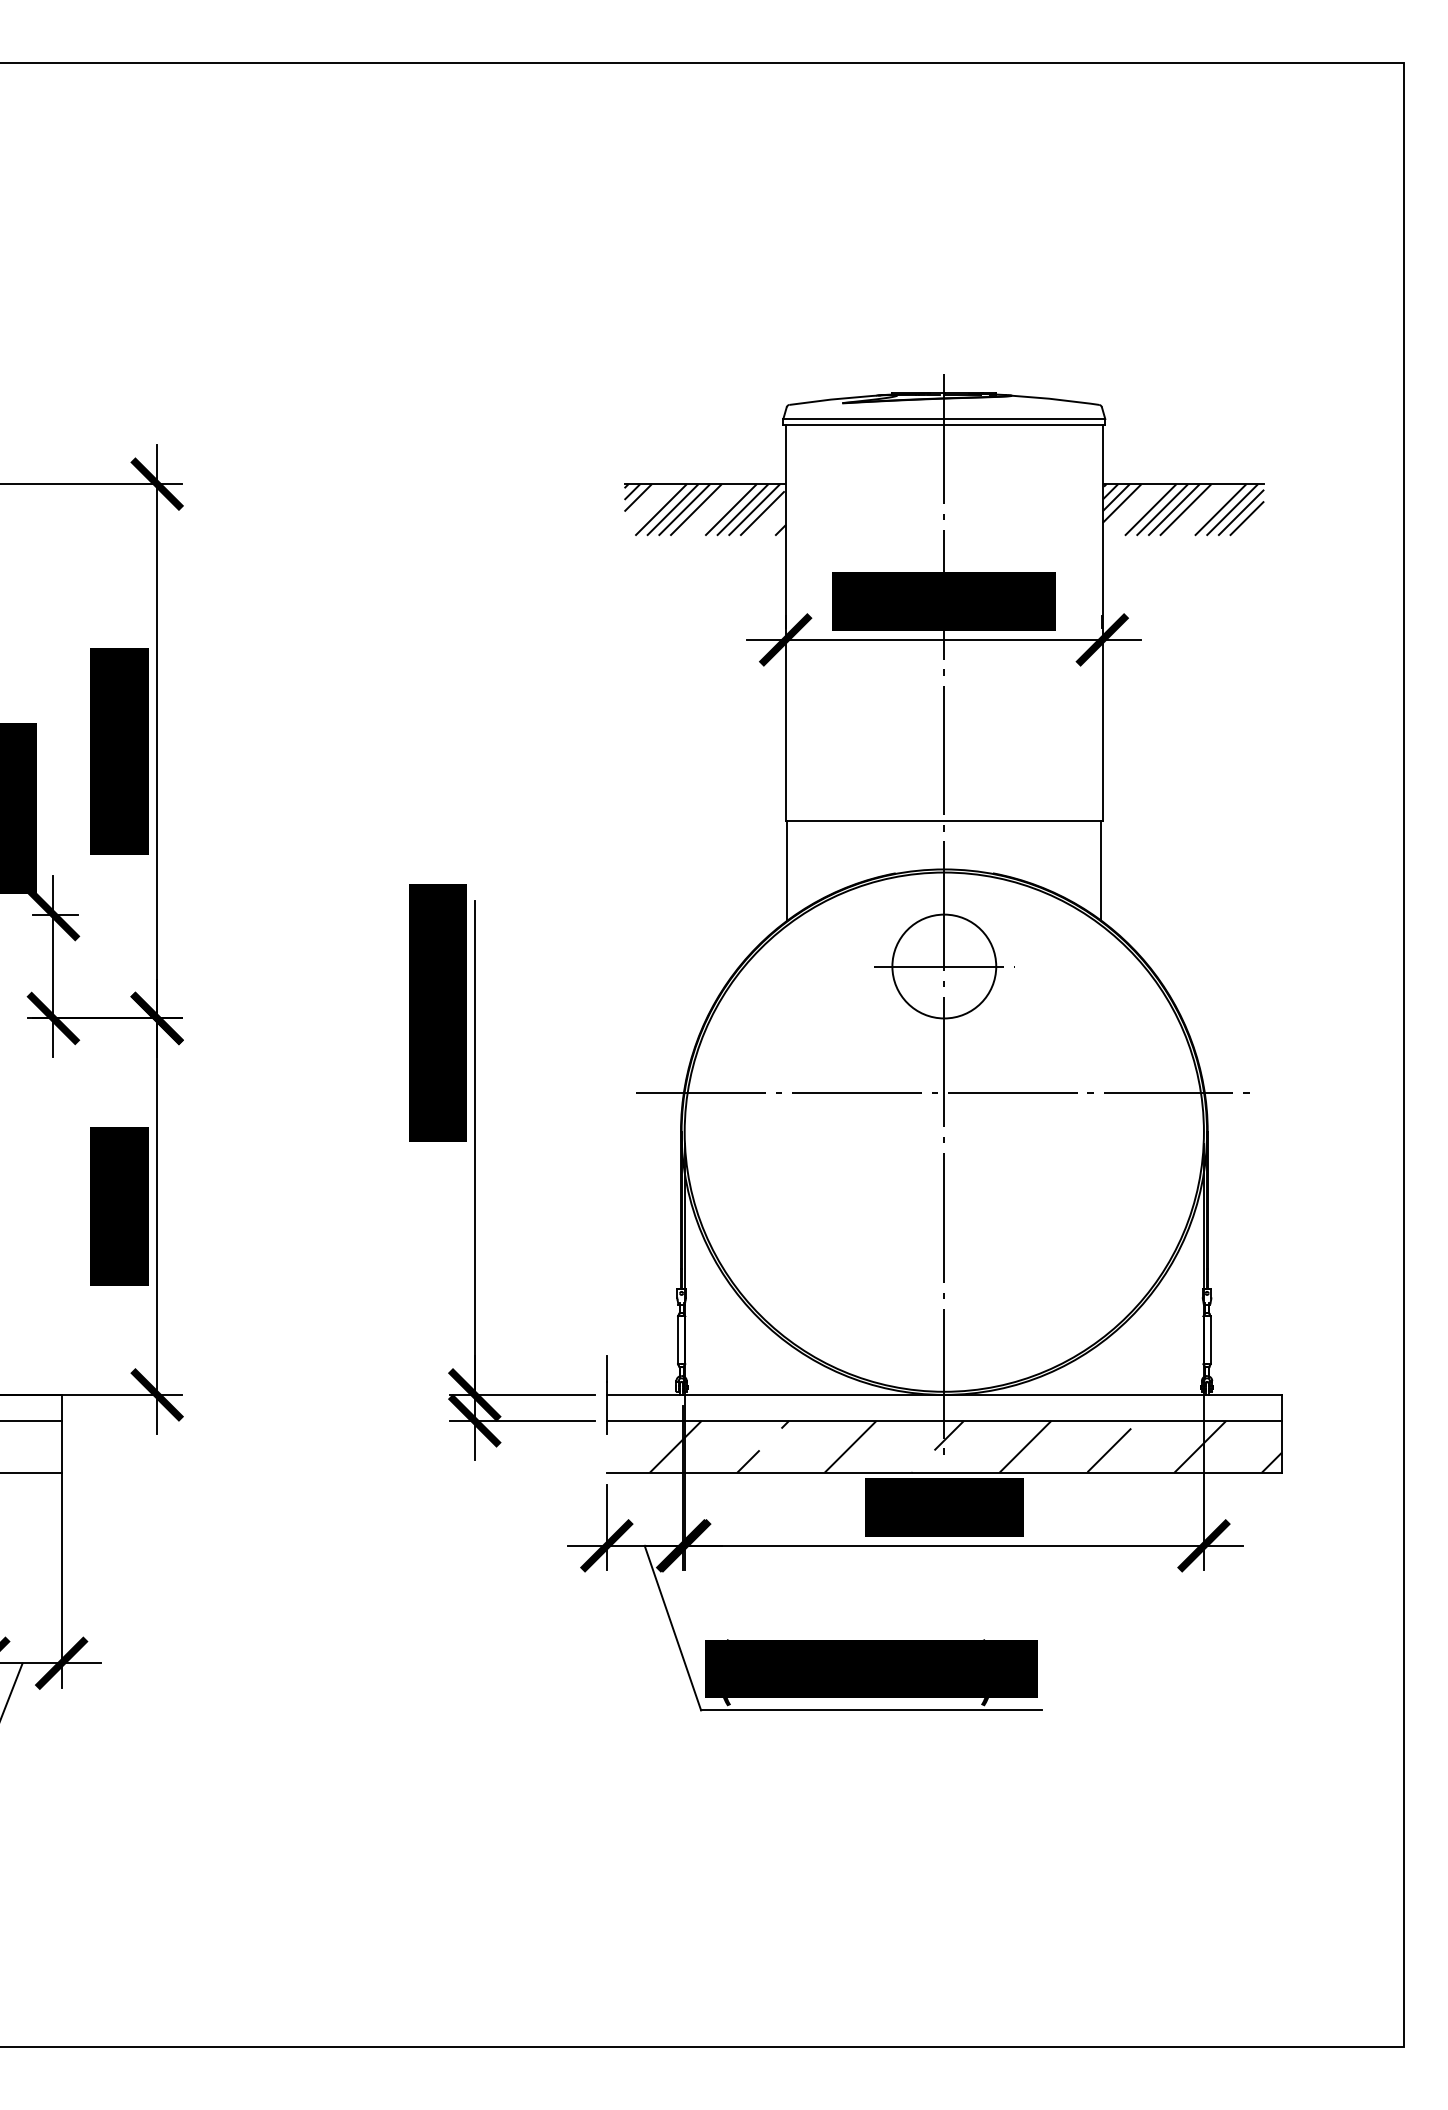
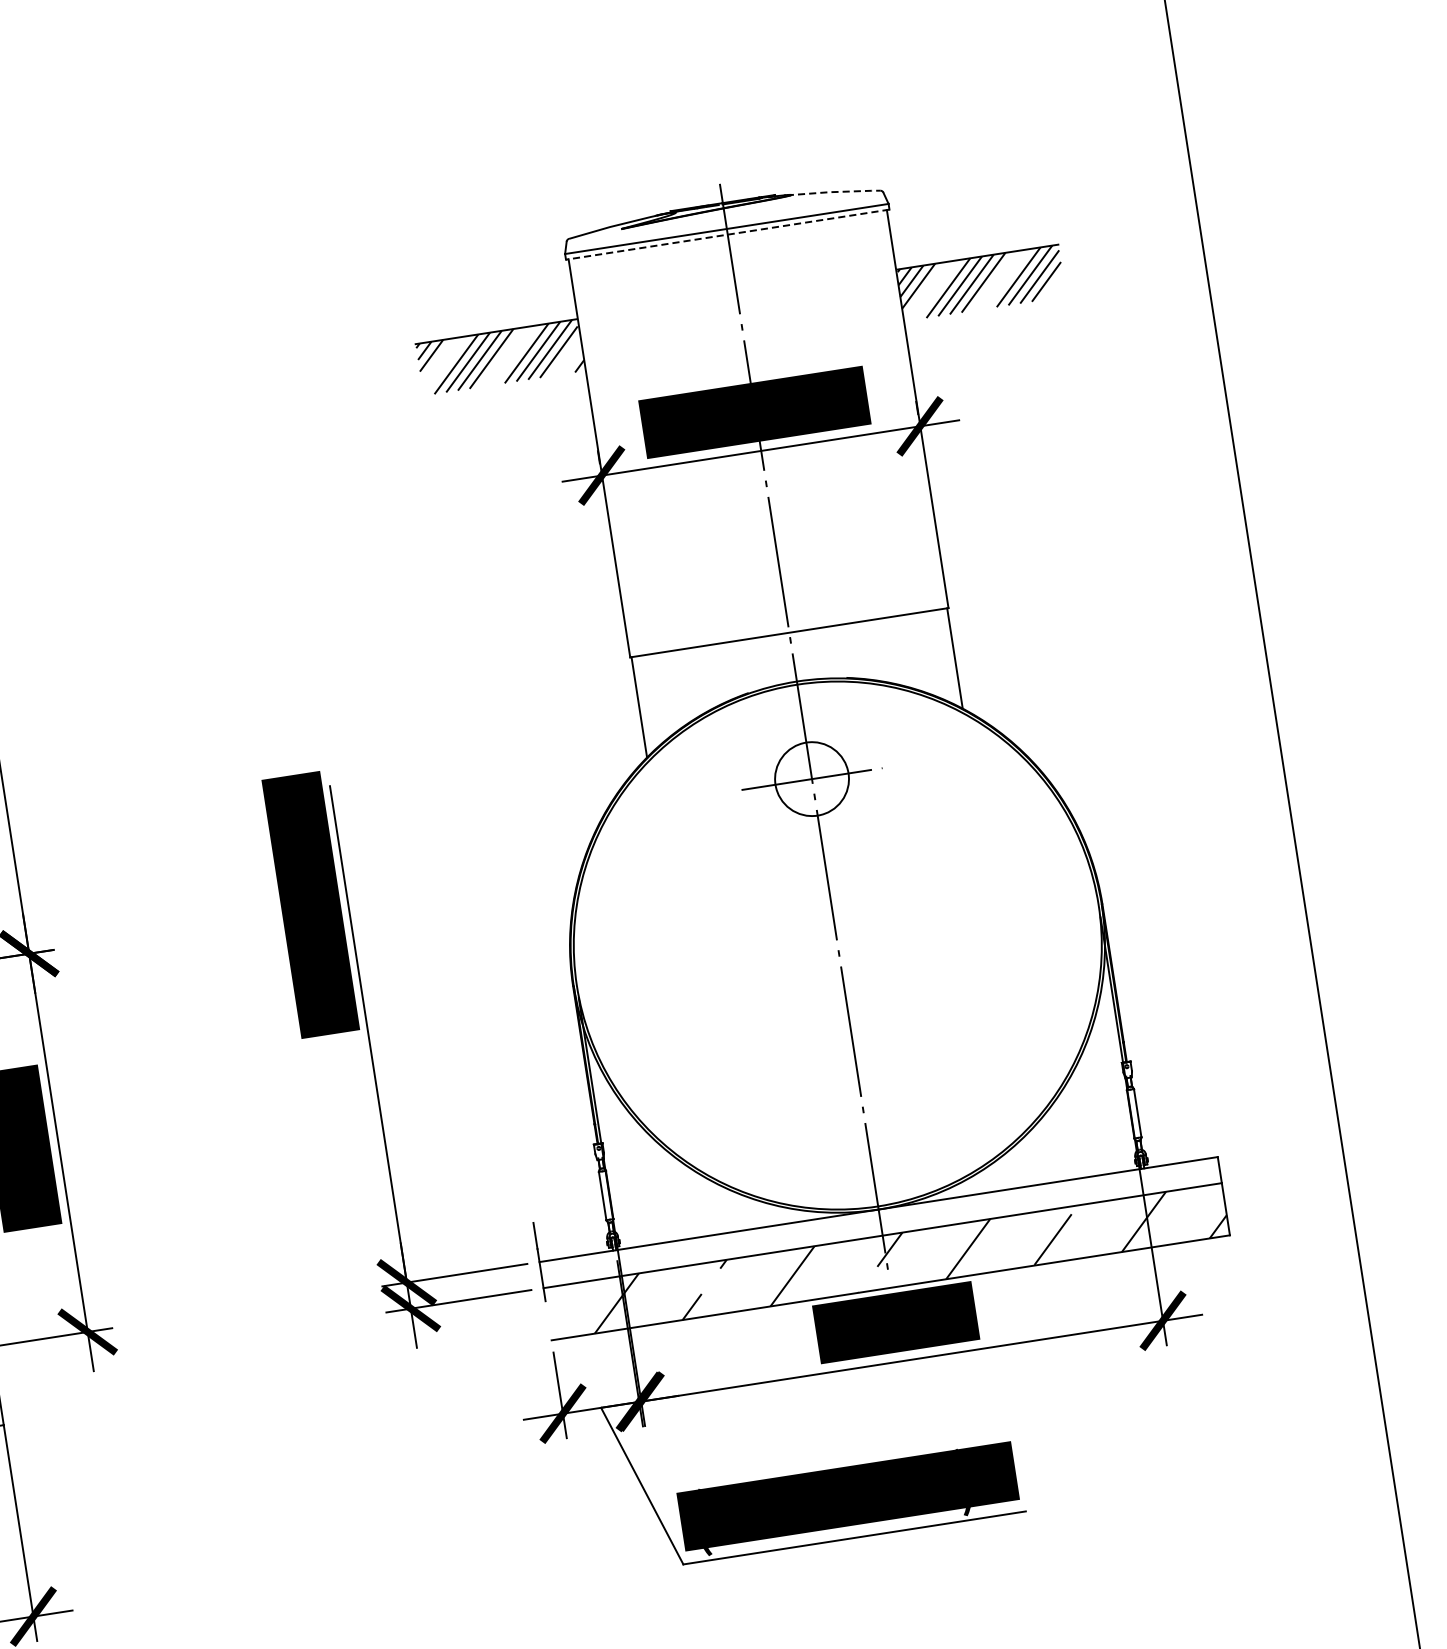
line: (1054, 399) -> (834, 192), solid -> dashed
line: (944, 424) -> (727, 234), solid -> dashed
circle: (944, 966) -> (812, 779), size x0.7
line: (944, 1093) -> (831, 906), removed

